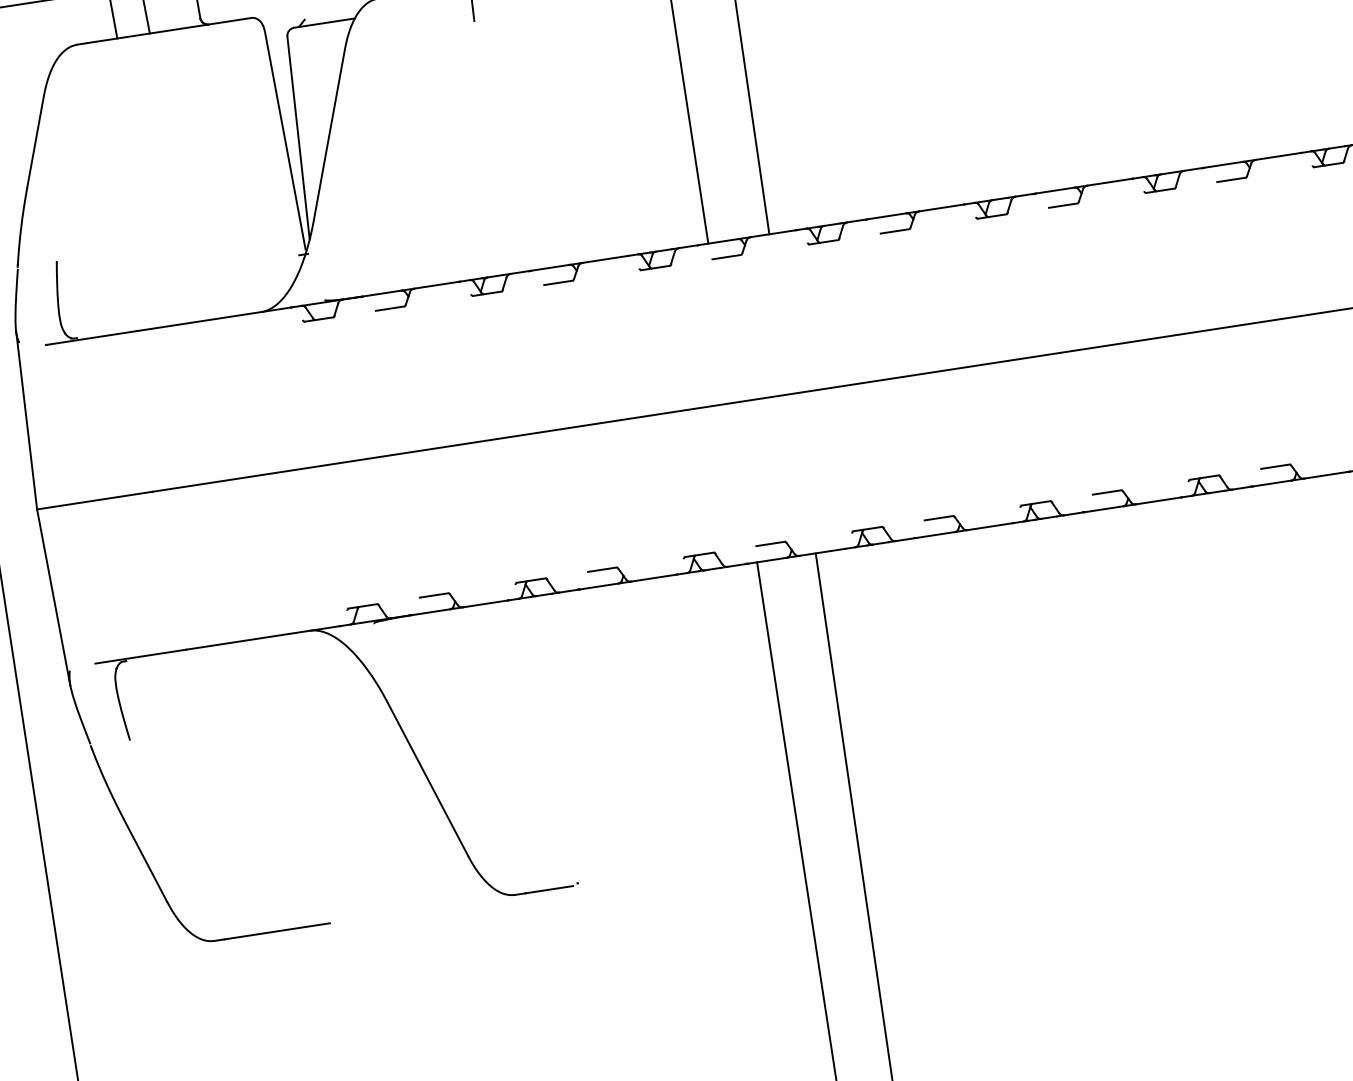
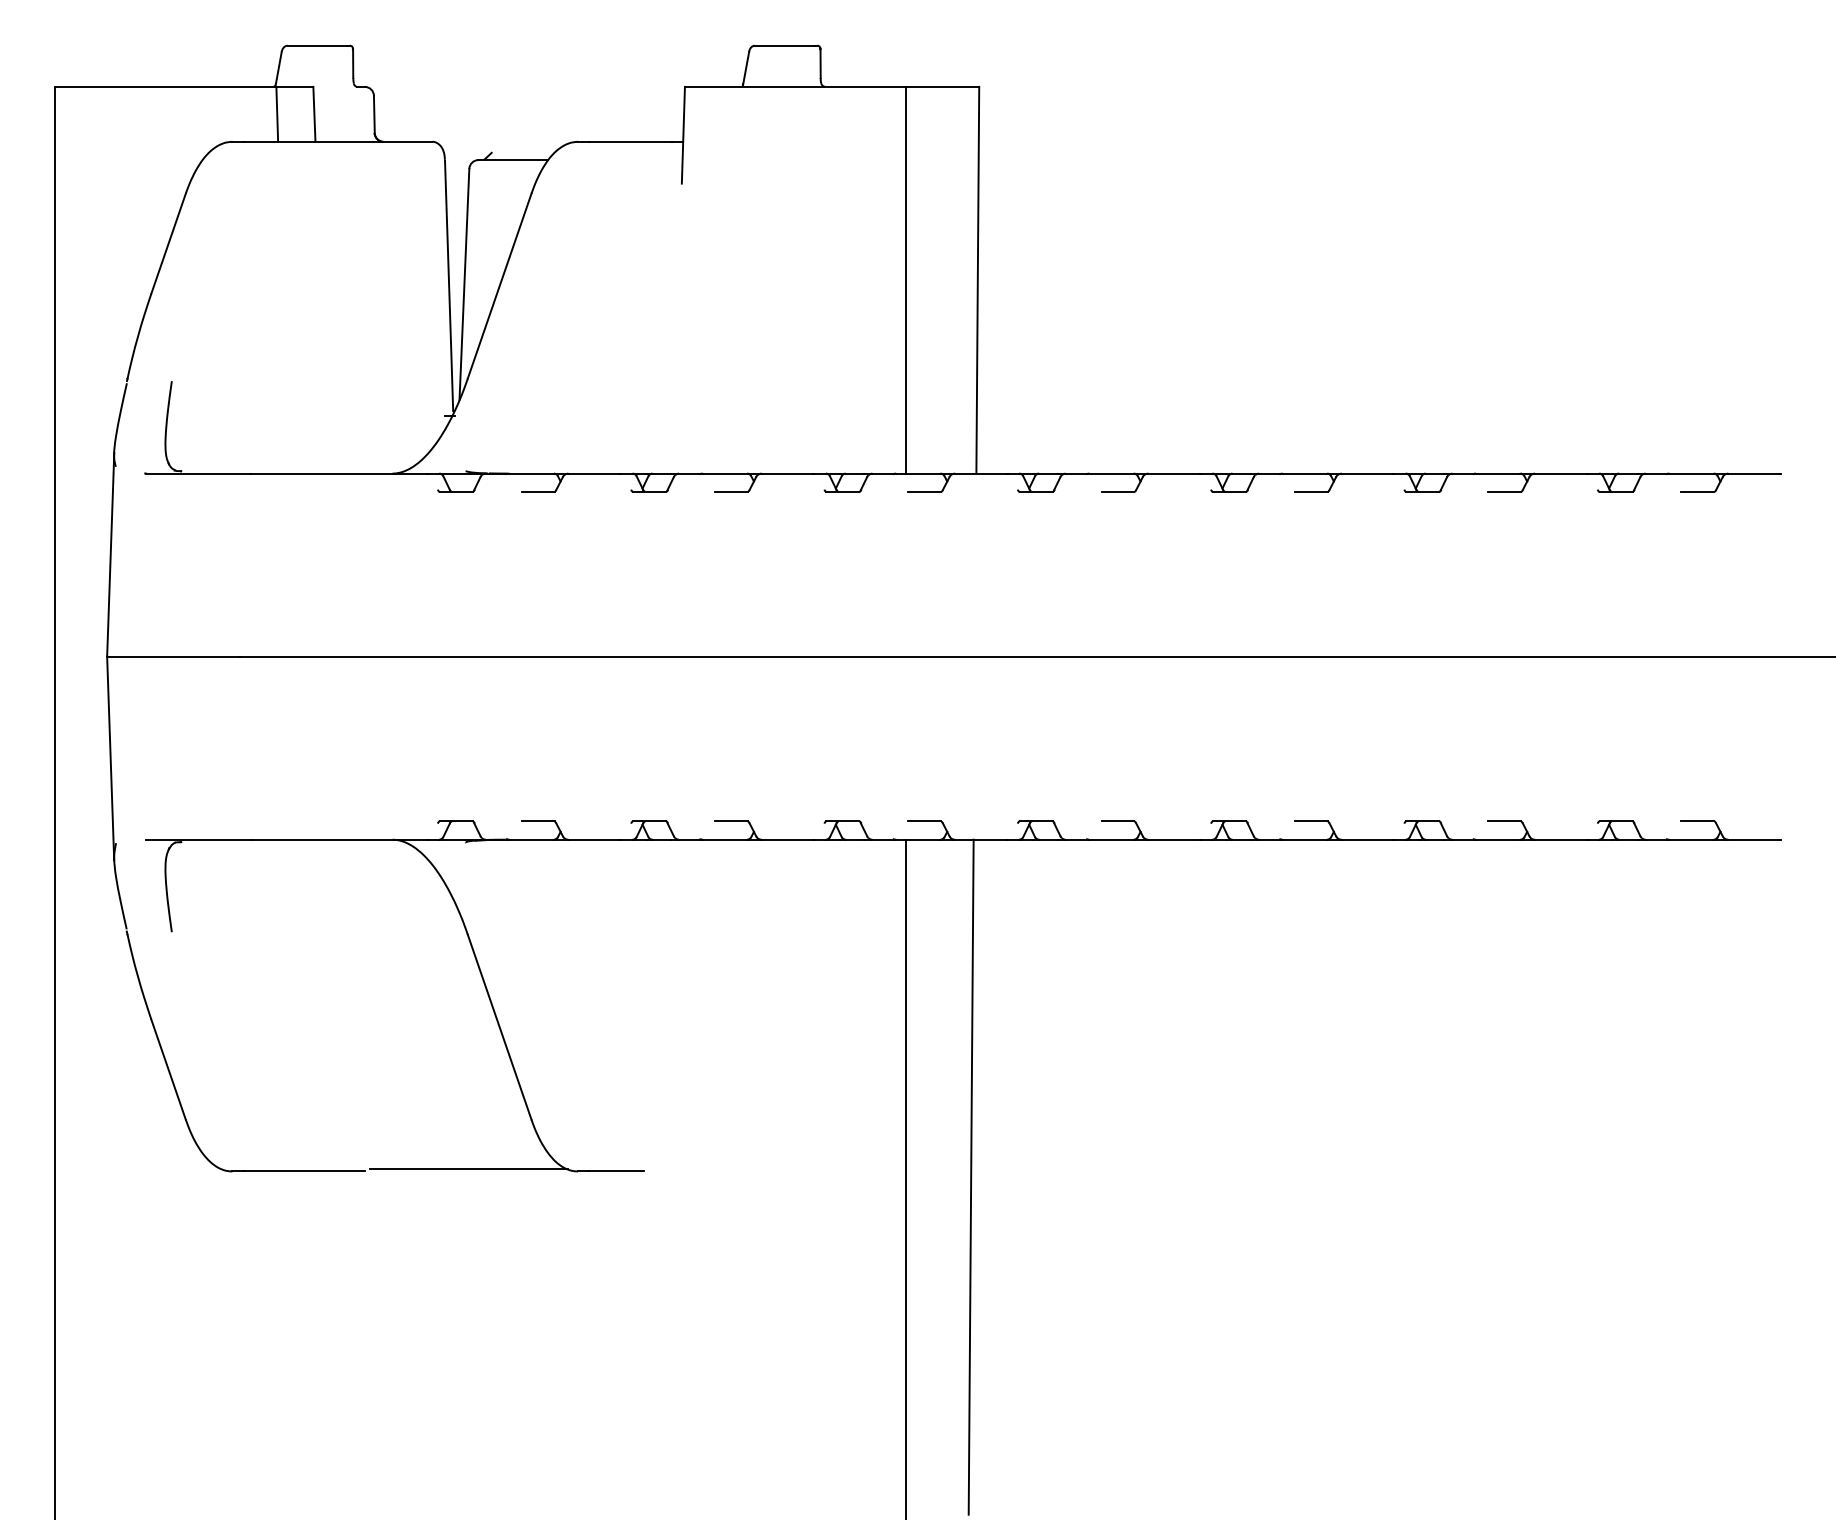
line: (419, 907) -> (468, 1169), added

